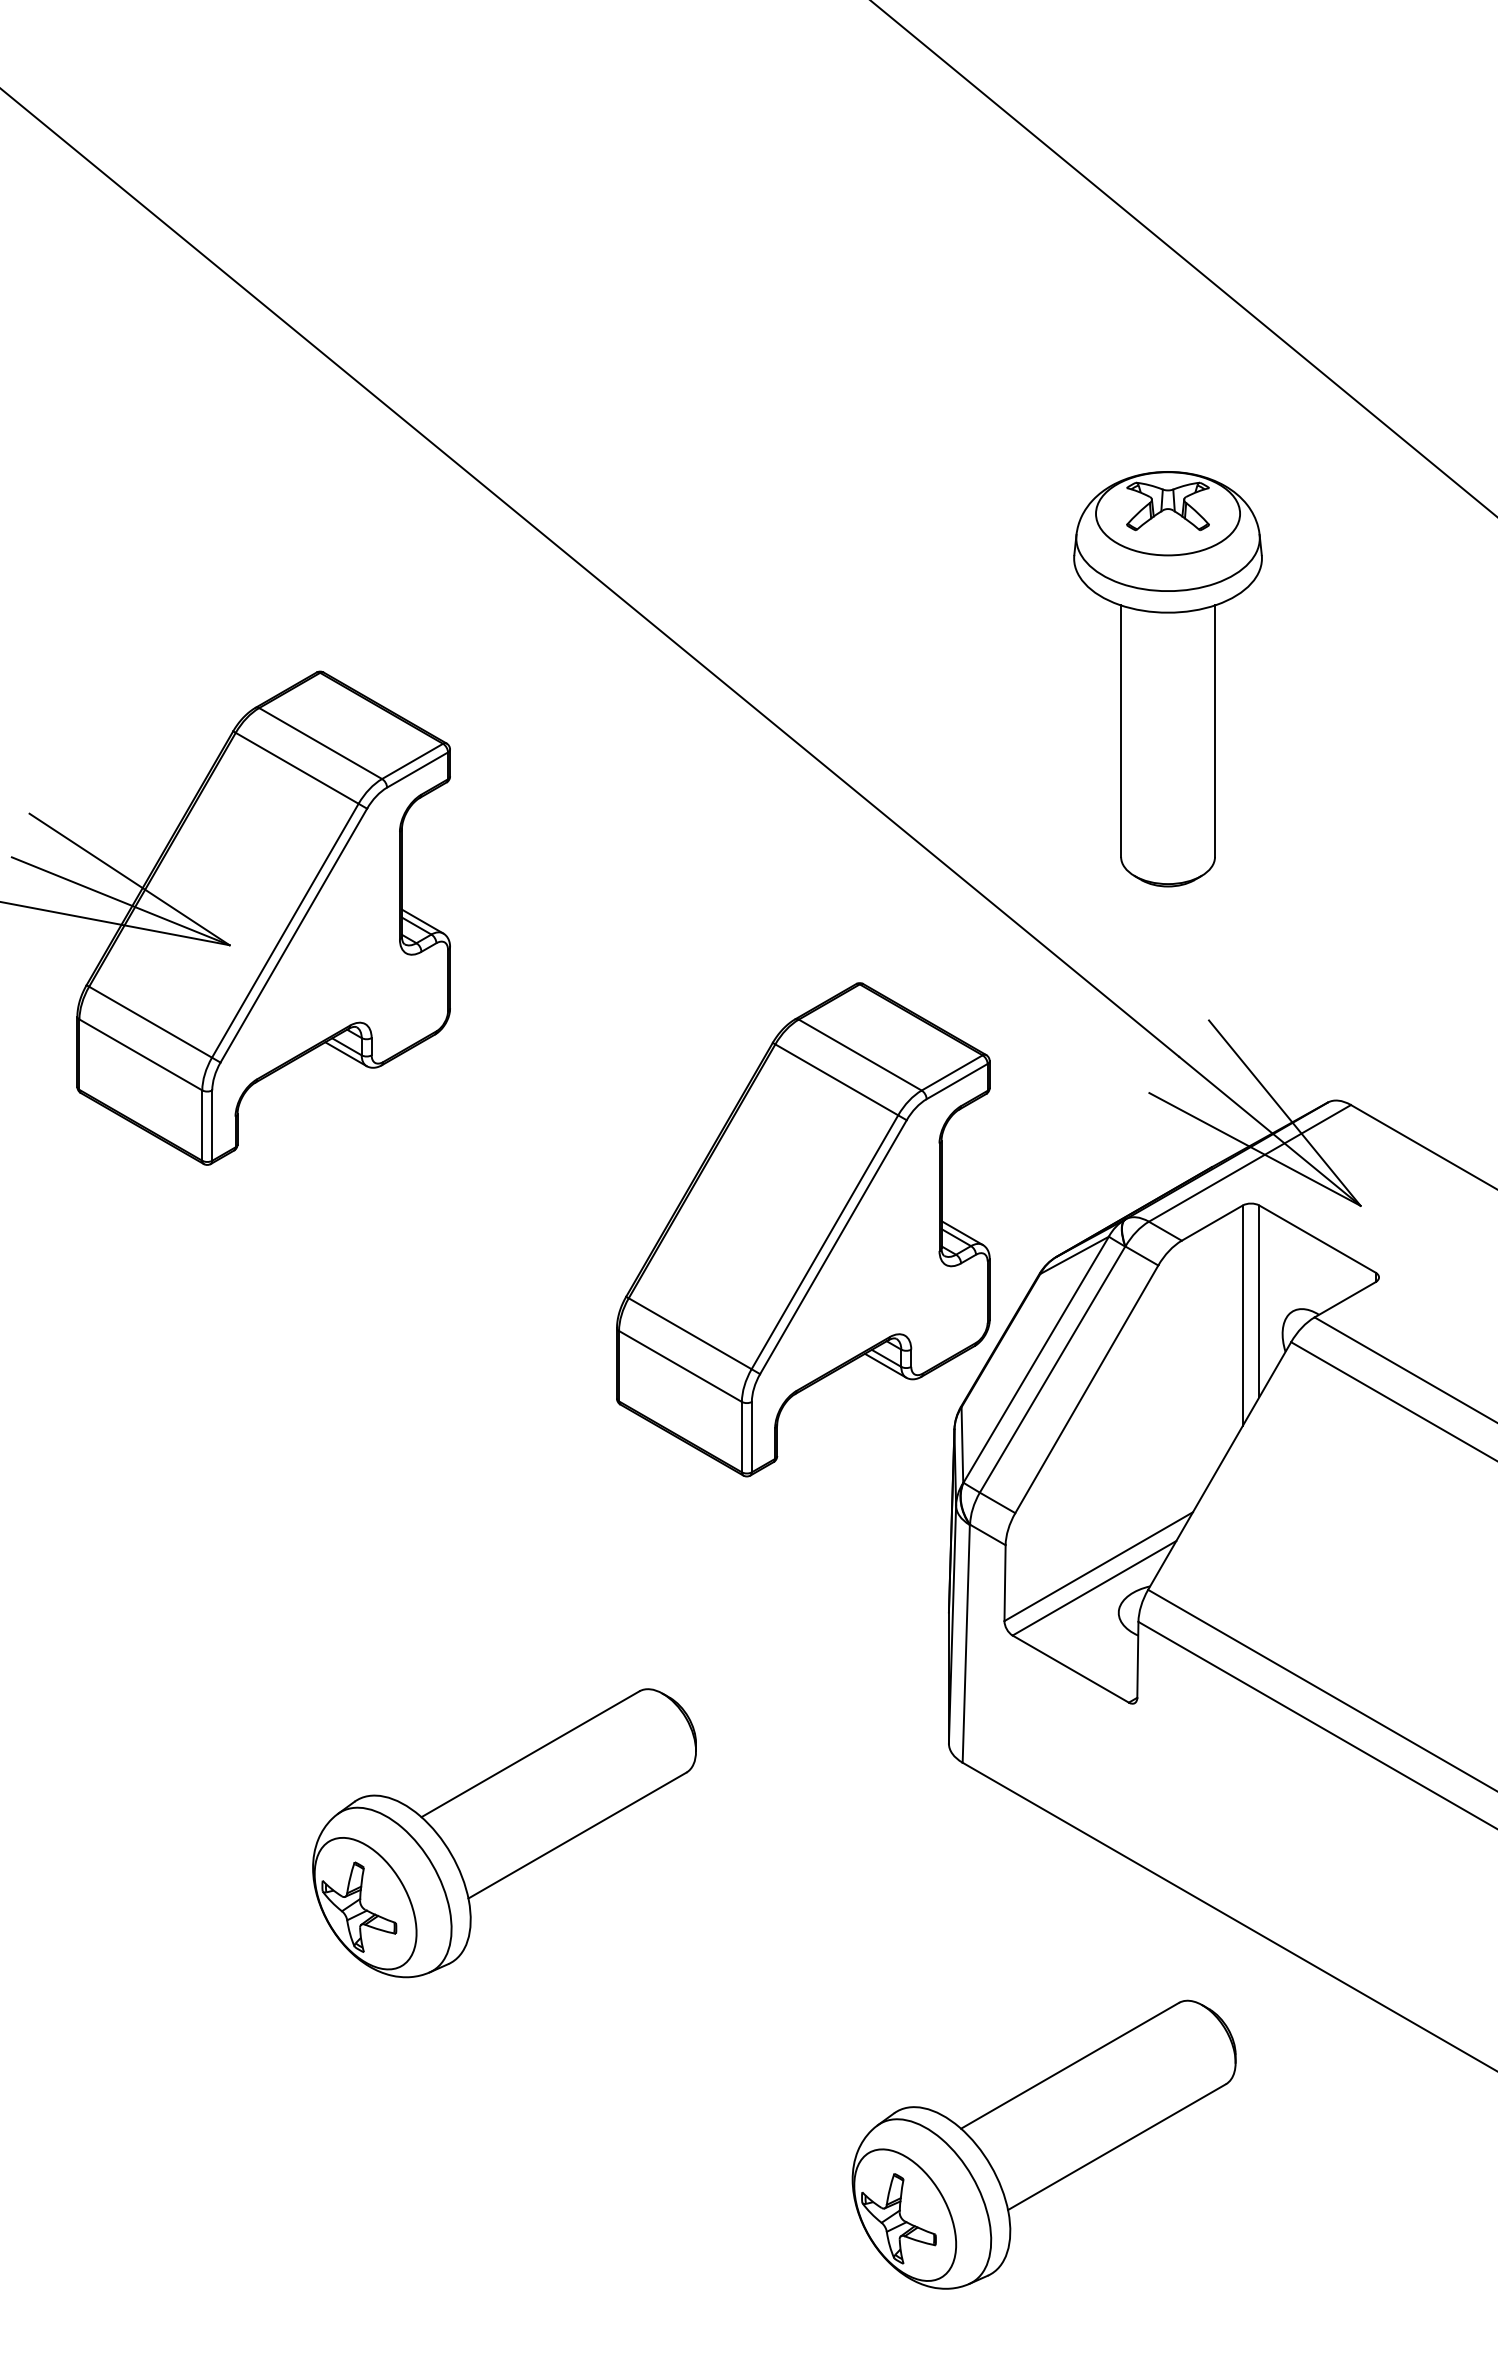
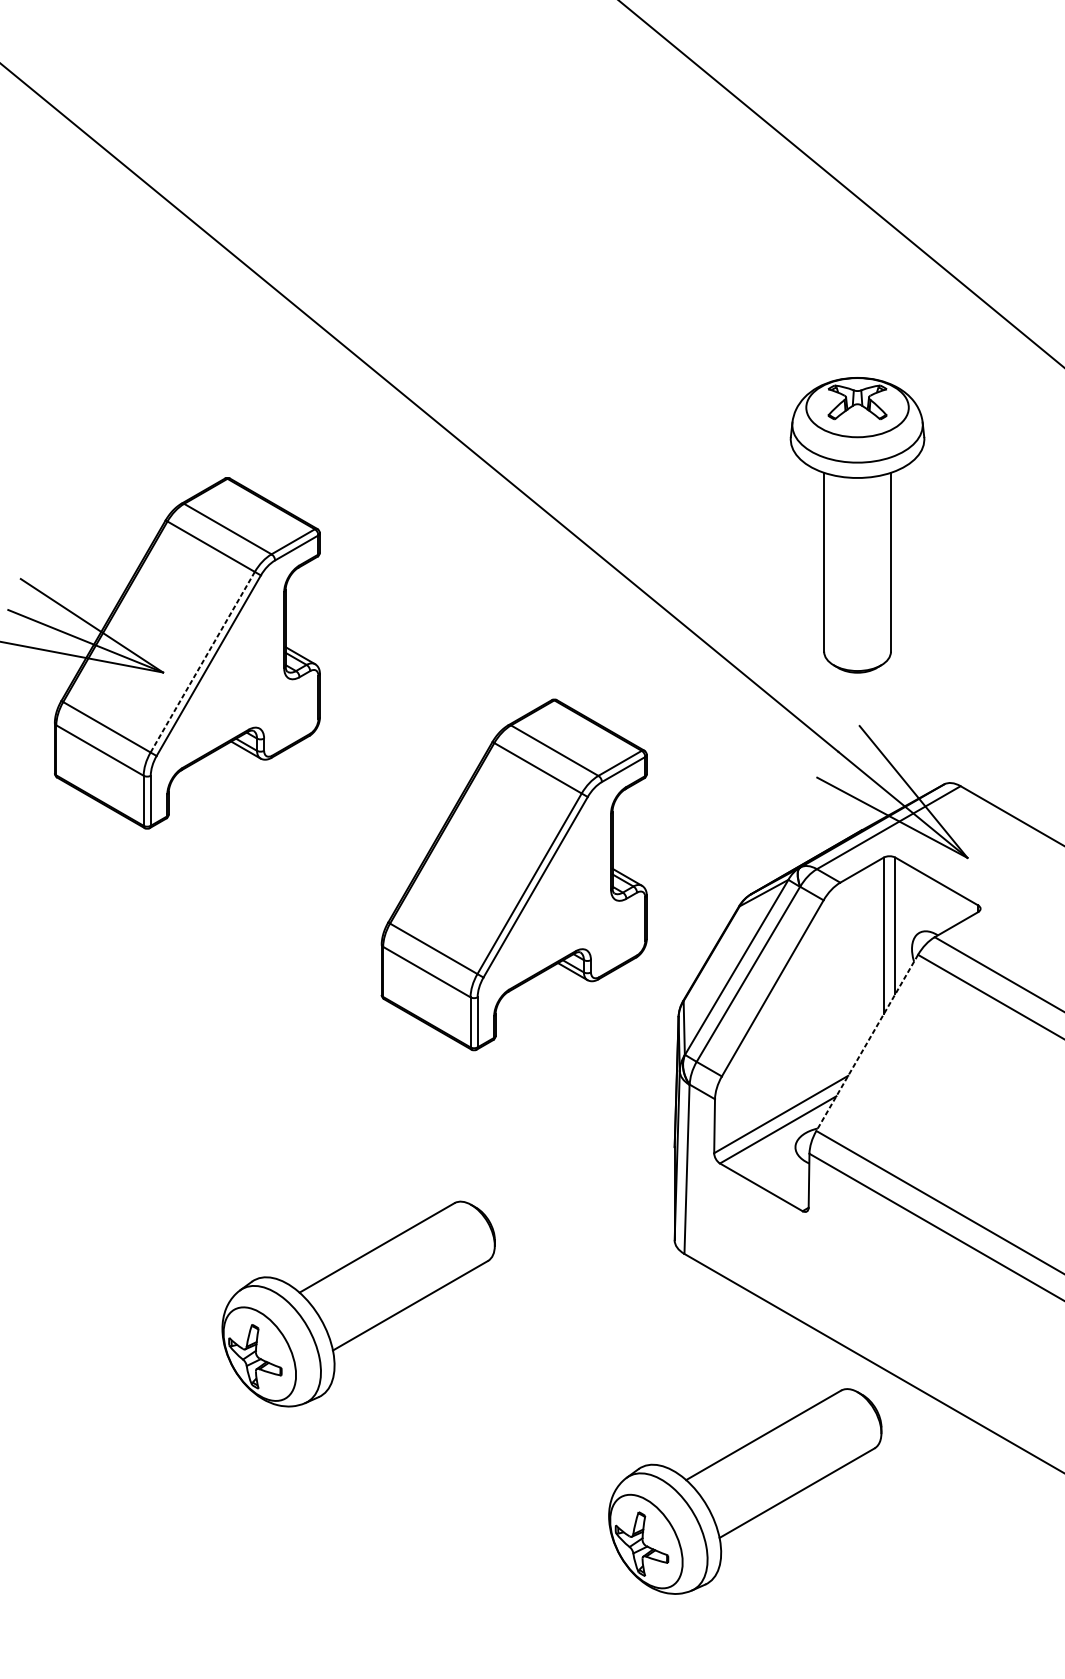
part: (1167, 679) -> (857, 525), moved
line: (285, 930) -> (202, 662), solid -> dashed
part: (803, 1229) -> (514, 874), moved
line: (1219, 1466) -> (867, 1043), solid -> dashed
part: (1043, 2144) -> (744, 1491), moved

